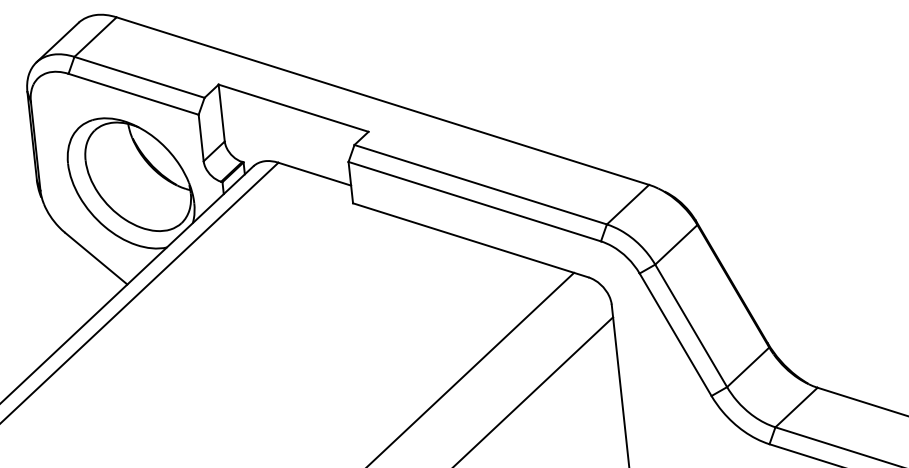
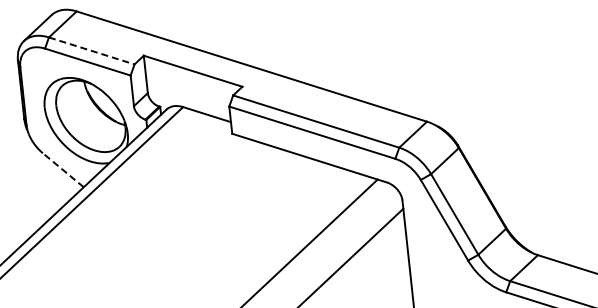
line: (139, 76) -> (91, 50), solid -> dashed
line: (96, 259) -> (63, 170), solid -> dashed

